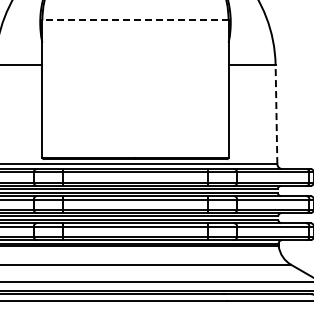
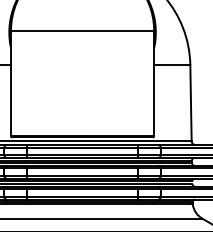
line: (134, 20) -> (81, 30), dashed -> solid
line: (276, 114) -> (191, 103), dashed -> solid

